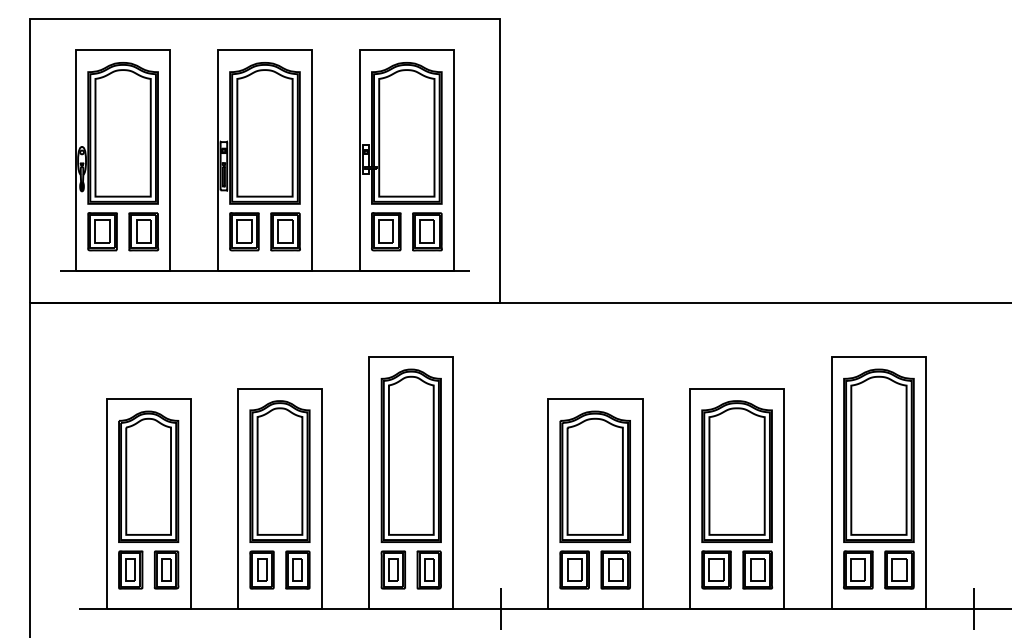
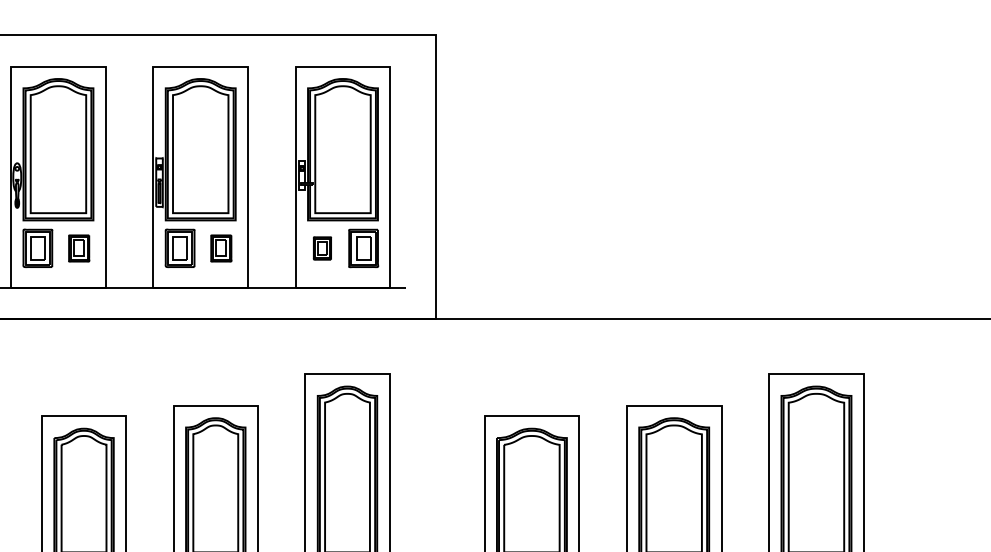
part: (143, 231) -> (78, 248), size x0.7
part: (285, 231) -> (221, 248), size x0.7
part: (386, 231) -> (322, 248), size x0.6

